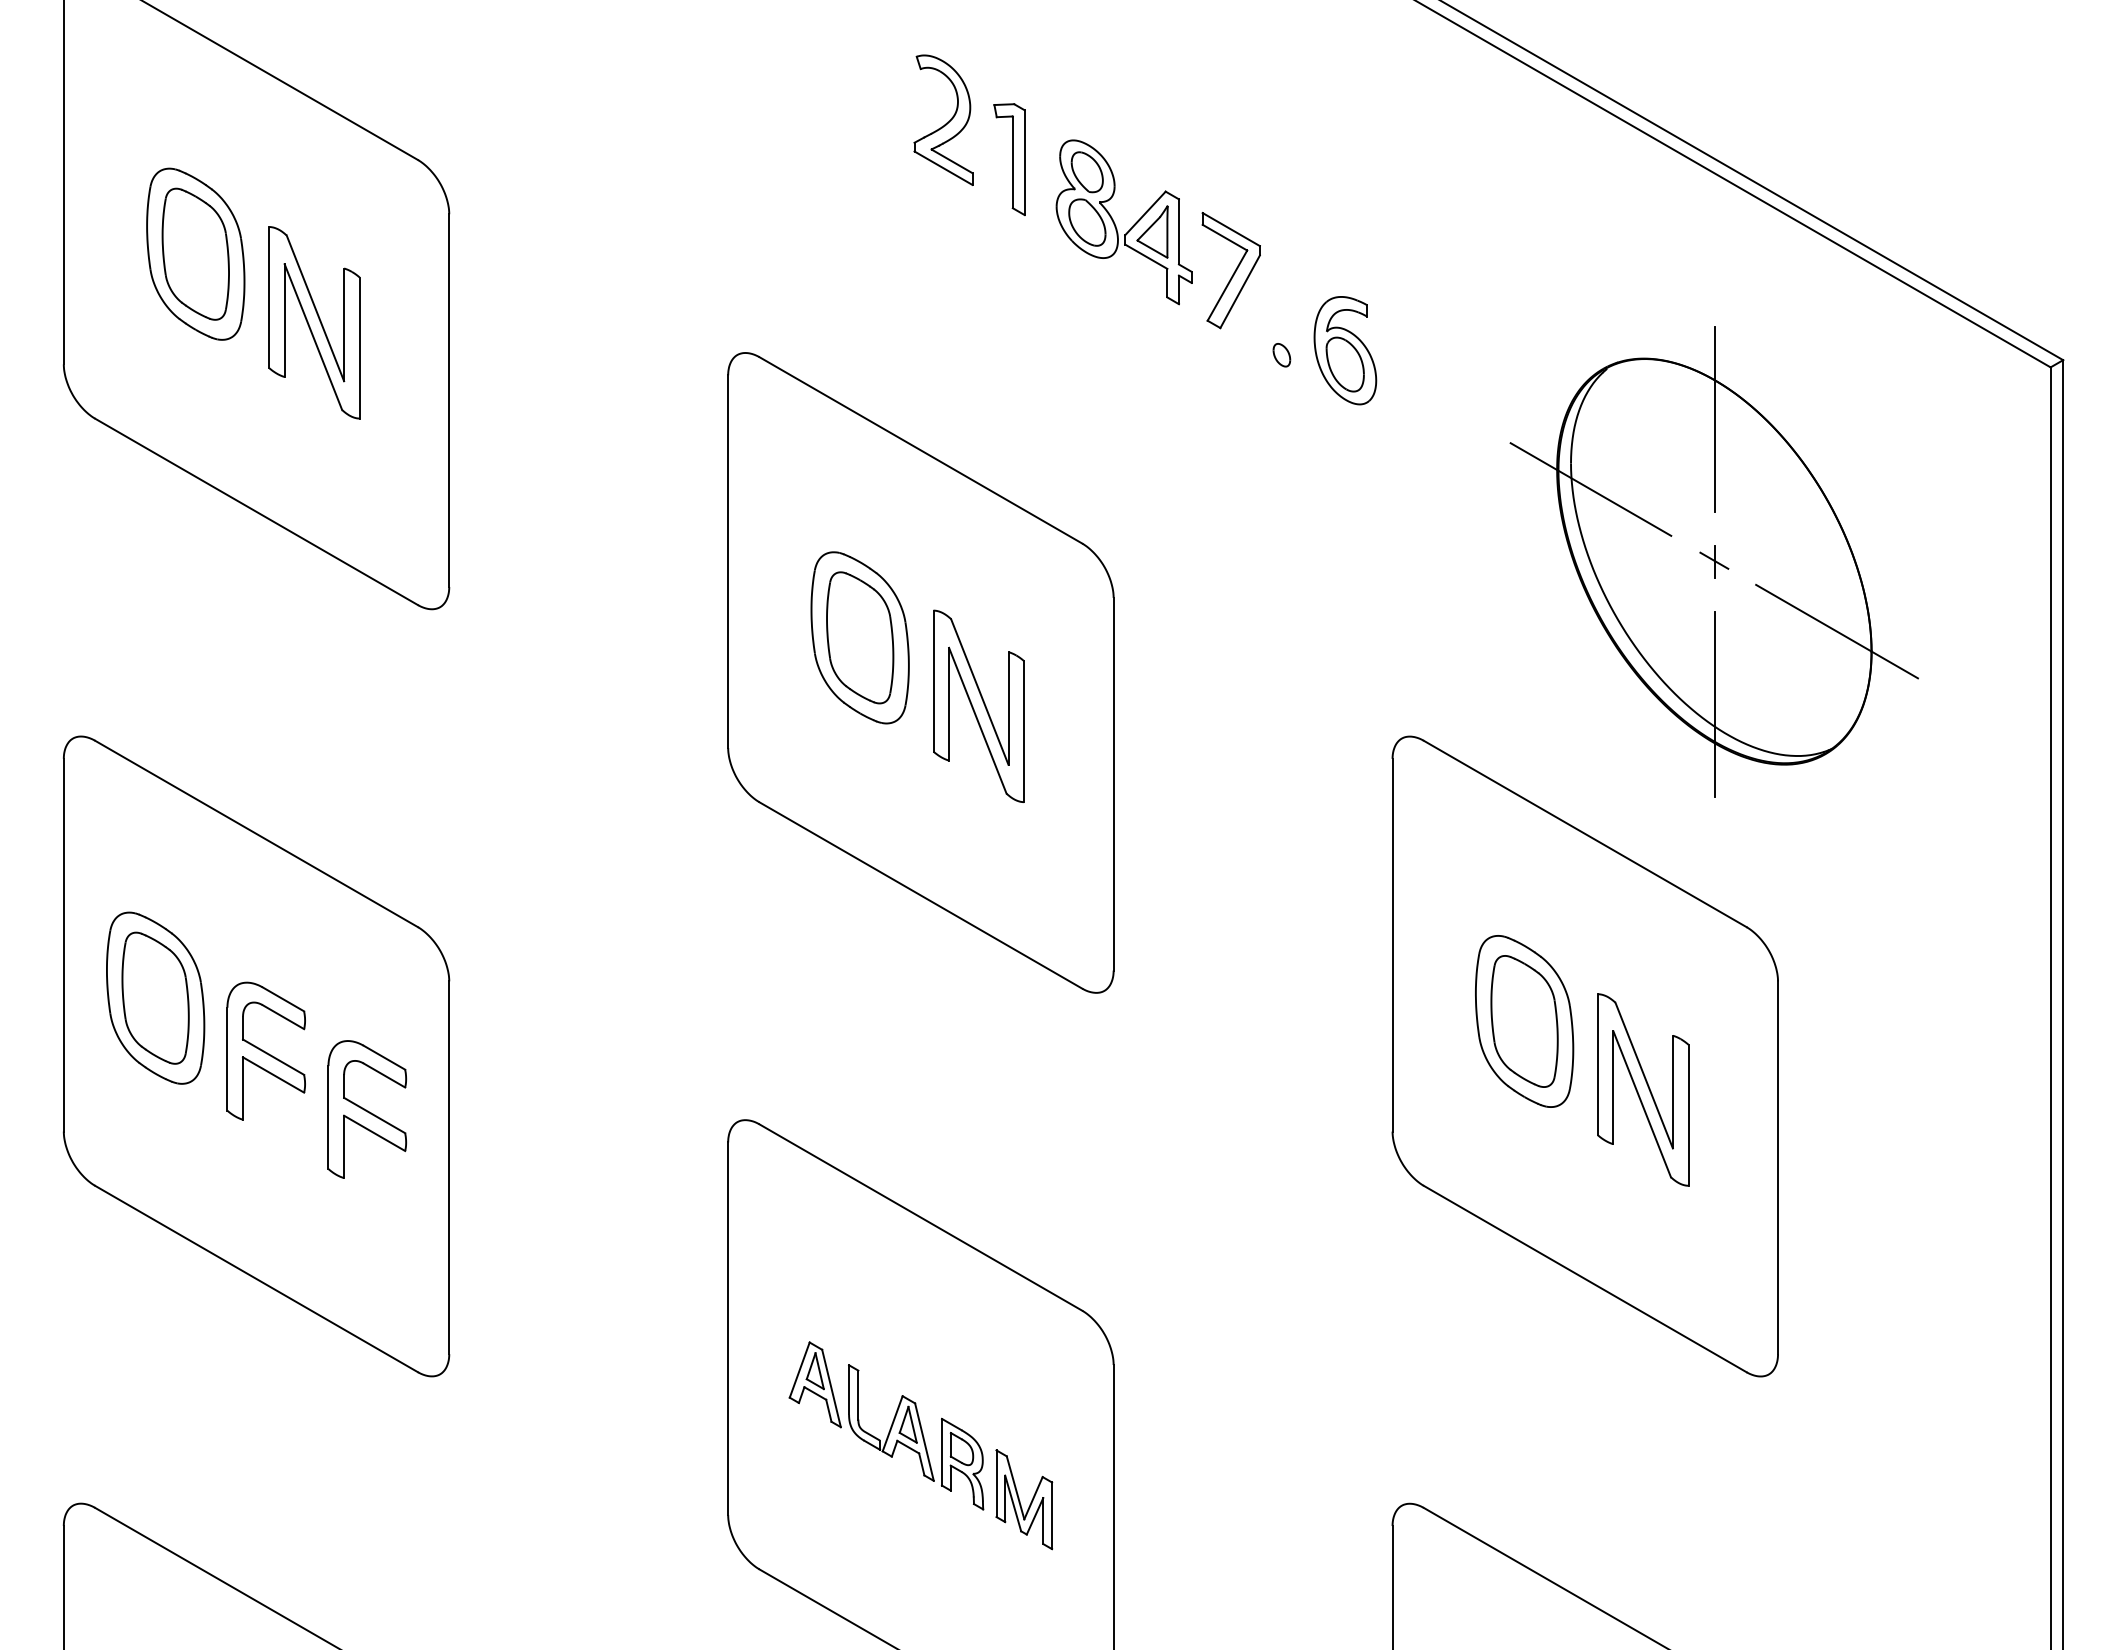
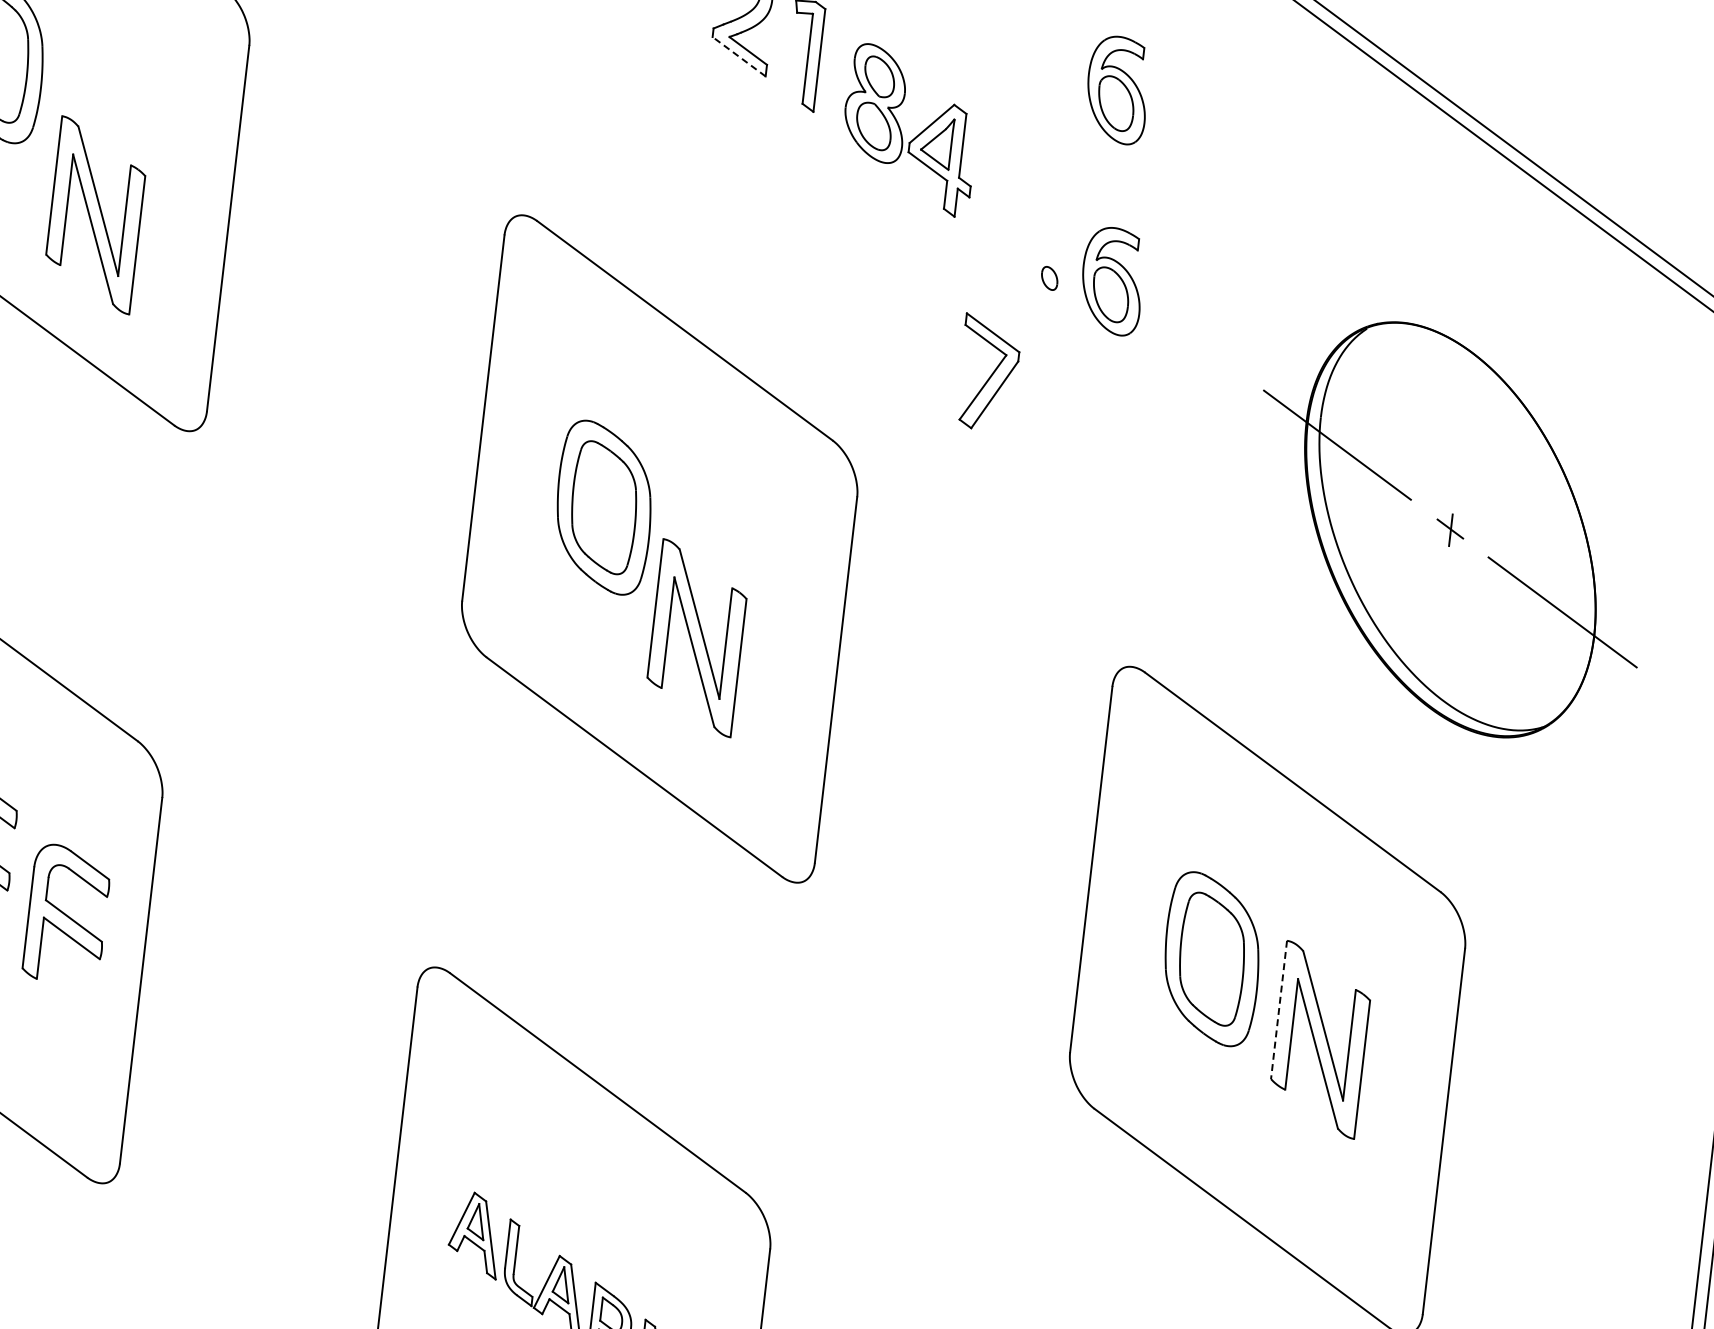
part: (1328, 157) -> (1117, 89), added
line: (943, 167) -> (739, 56), solid -> dashed
part: (1230, 270) -> (987, 372), moved
part: (314, 322) -> (95, 215), moved
line: (1715, 419) -> (1467, 390), removed
line: (1715, 704) -> (1435, 670), removed
part: (978, 705) -> (696, 637), moved
line: (1597, 1064) -> (1278, 1009), solid -> dashed

